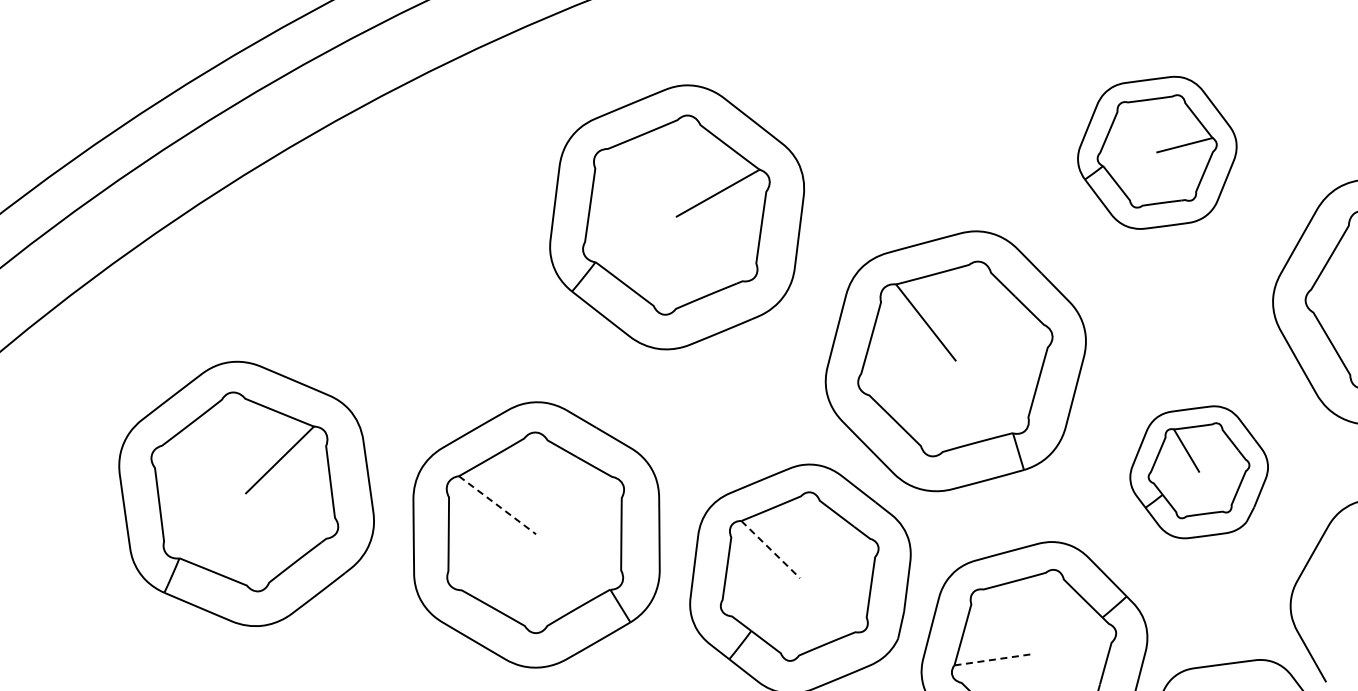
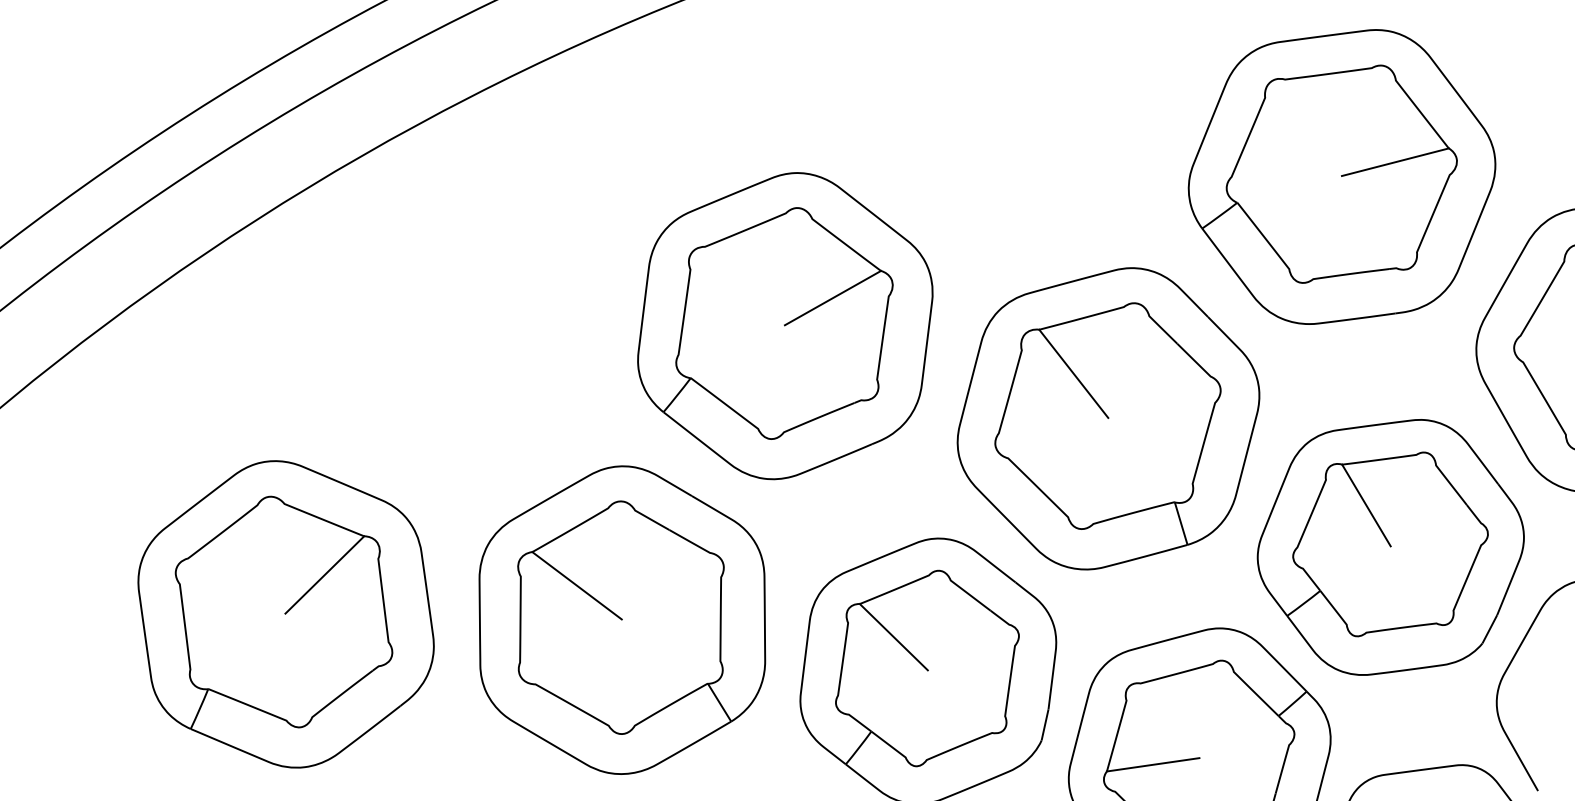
part: (1157, 152) -> (1342, 176), size x1.67
part: (676, 217) -> (784, 326), moved
part: (1198, 472) -> (1389, 547), size x1.67
part: (246, 493) -> (285, 613), moved
line: (497, 505) -> (577, 586), dashed -> solid
line: (770, 549) -> (893, 637), dashed -> solid
line: (994, 659) -> (1153, 764), dashed -> solid

